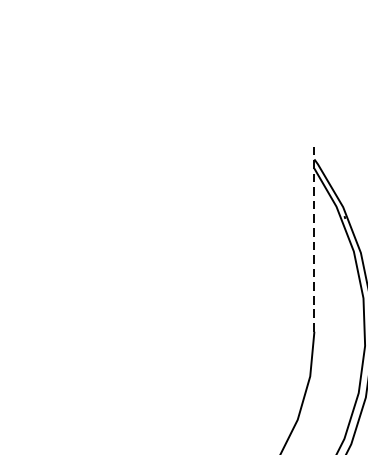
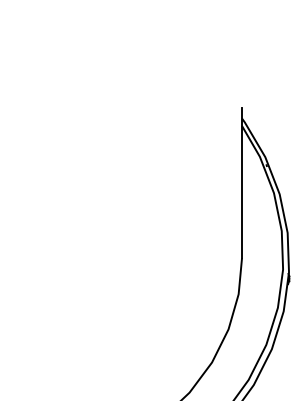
line: (314, 239) -> (242, 183), dashed -> solid

